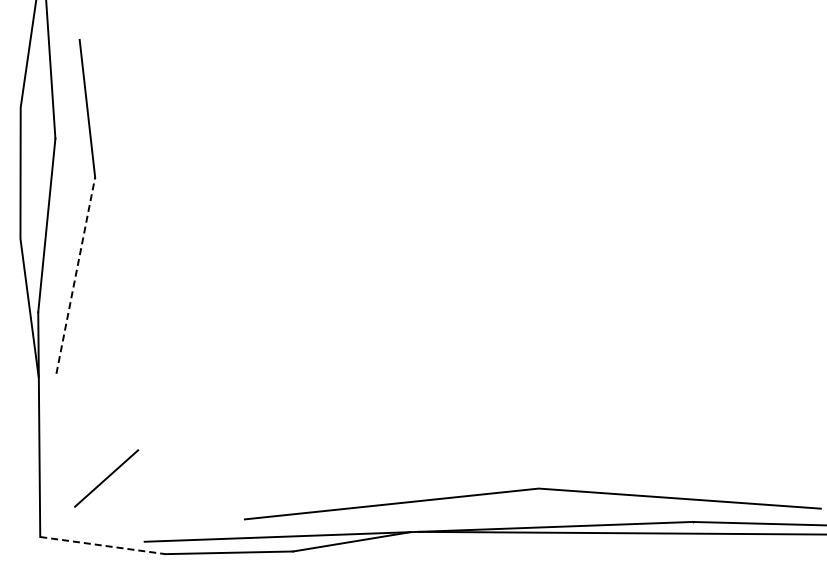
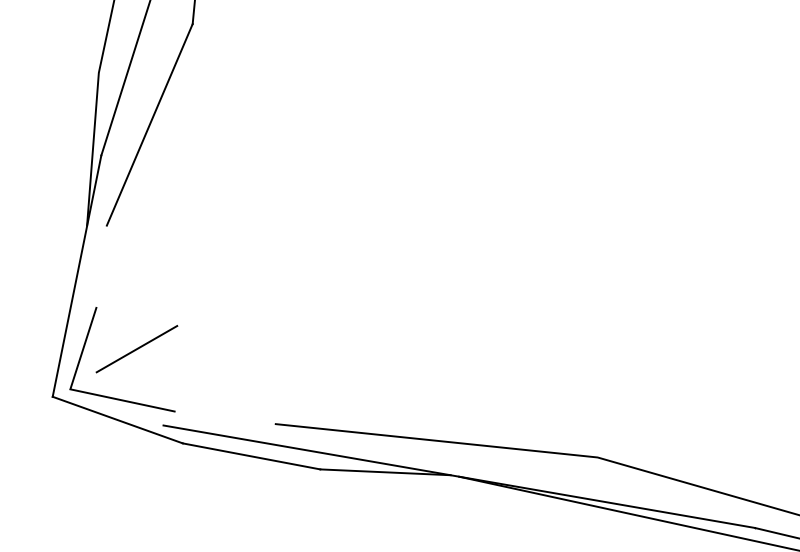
line: (75, 275) -> (149, 124), dashed -> solid
line: (102, 526) -> (121, 399), added
line: (103, 545) -> (118, 420), dashed -> solid

